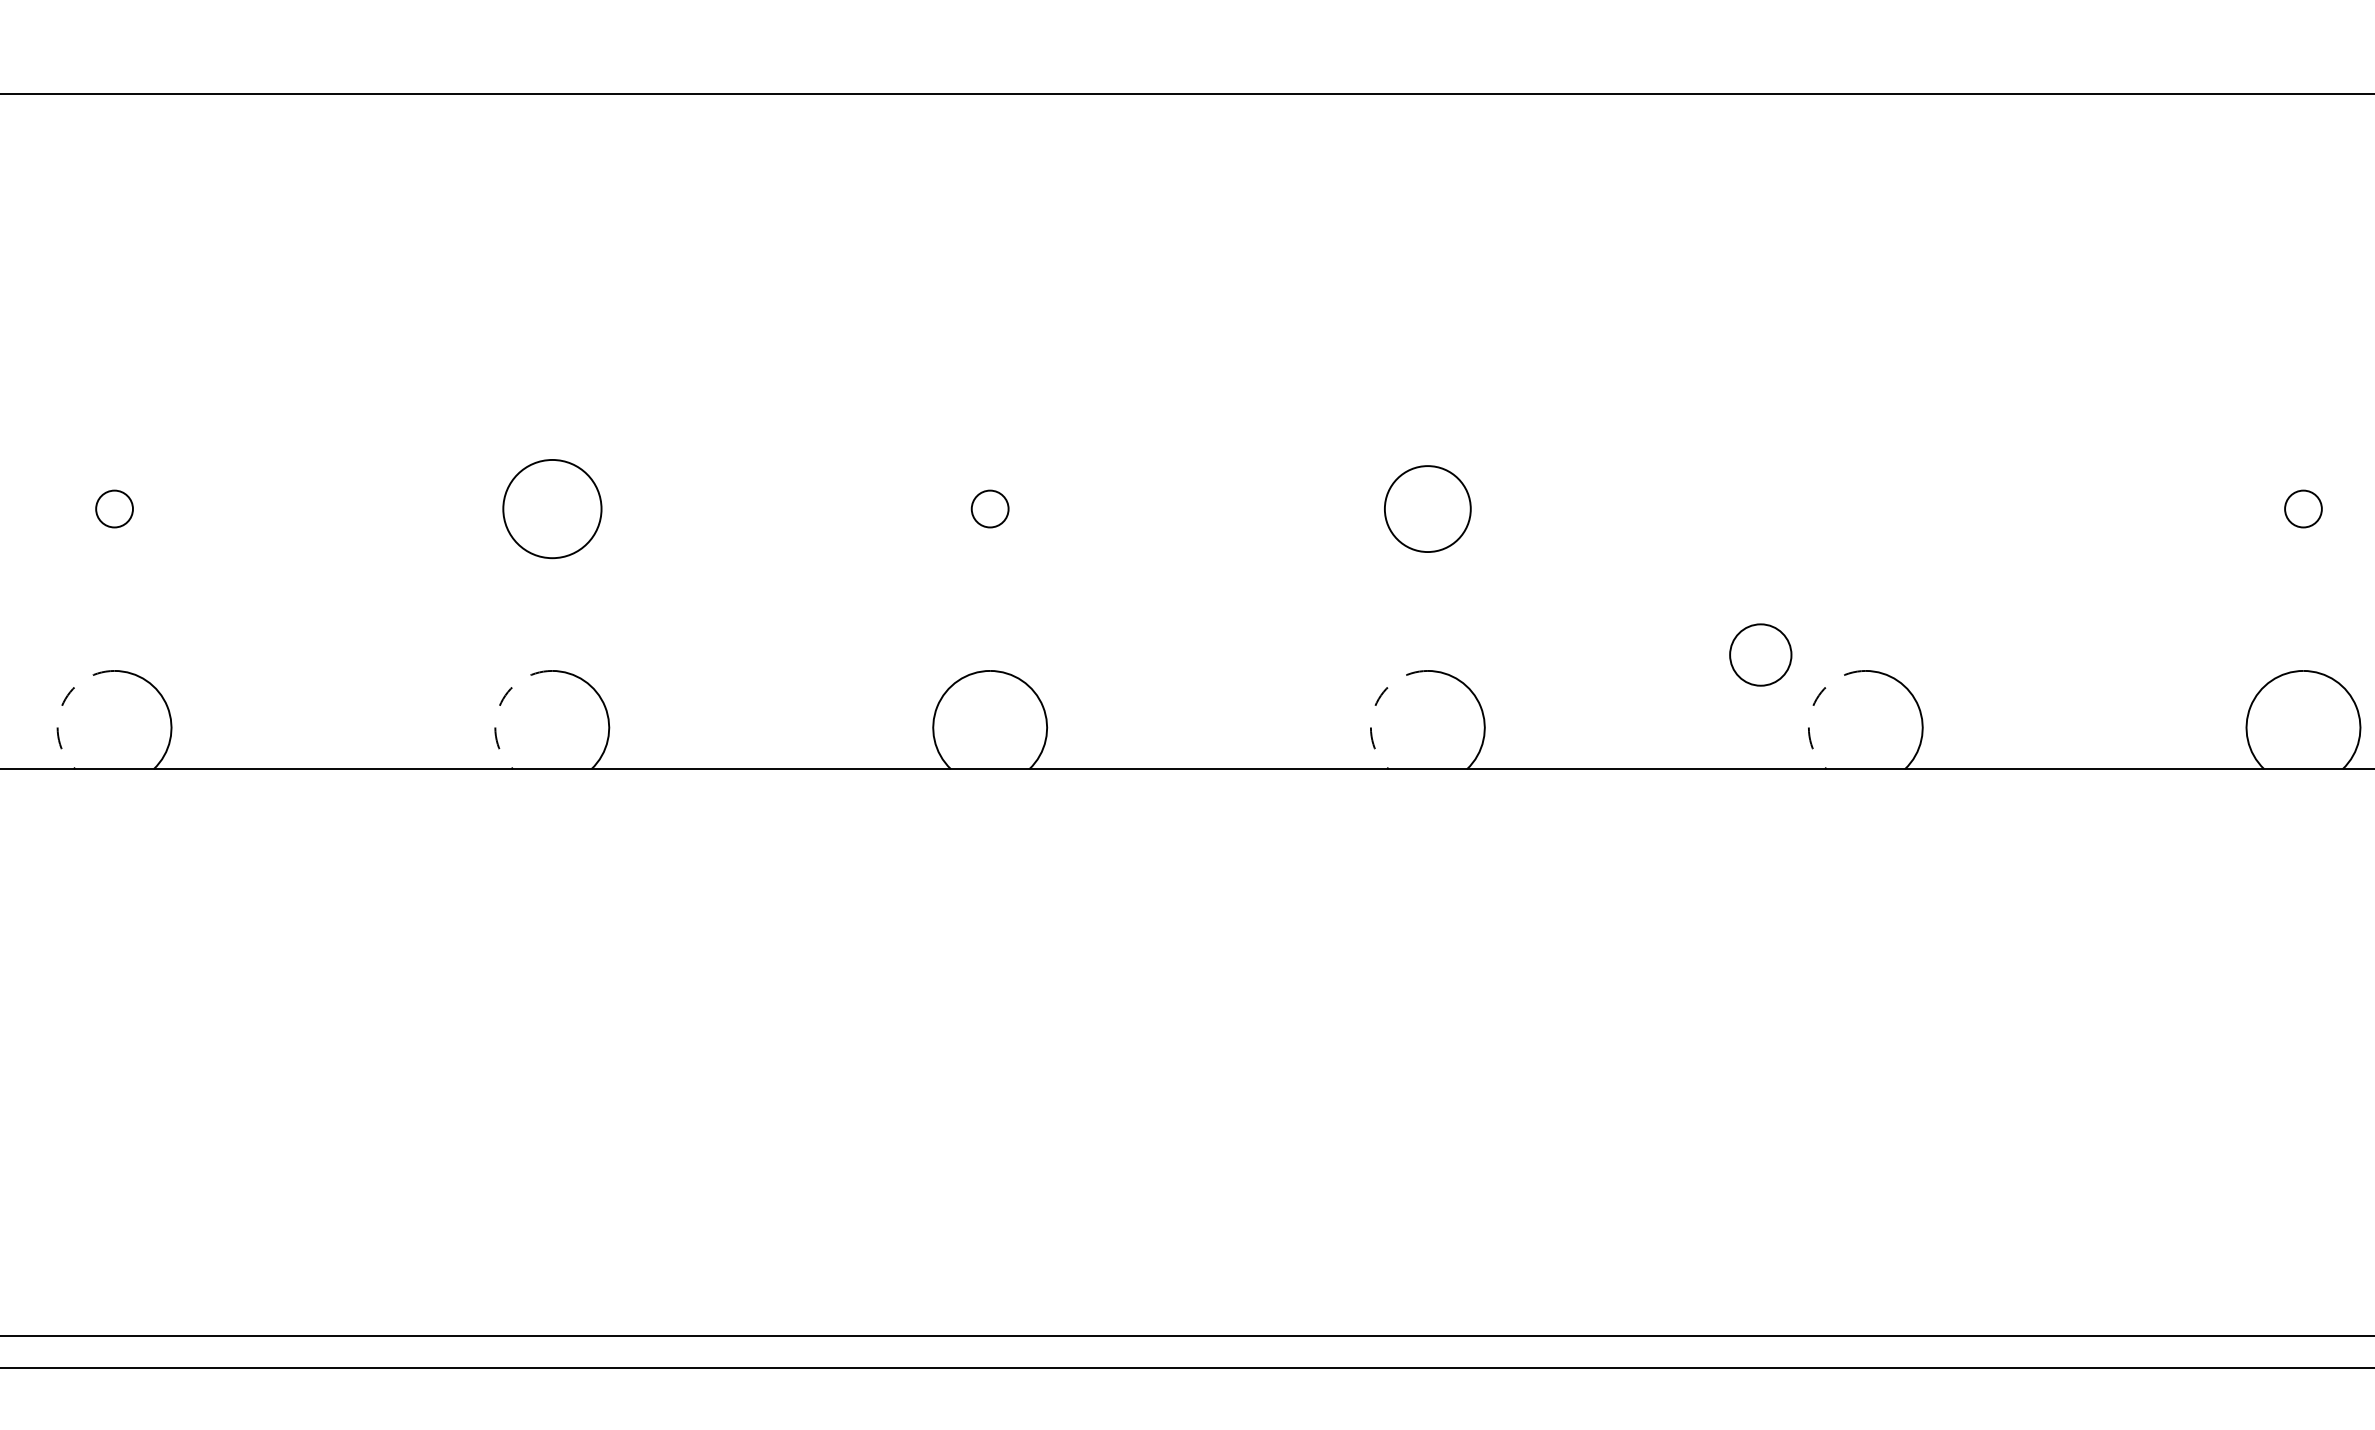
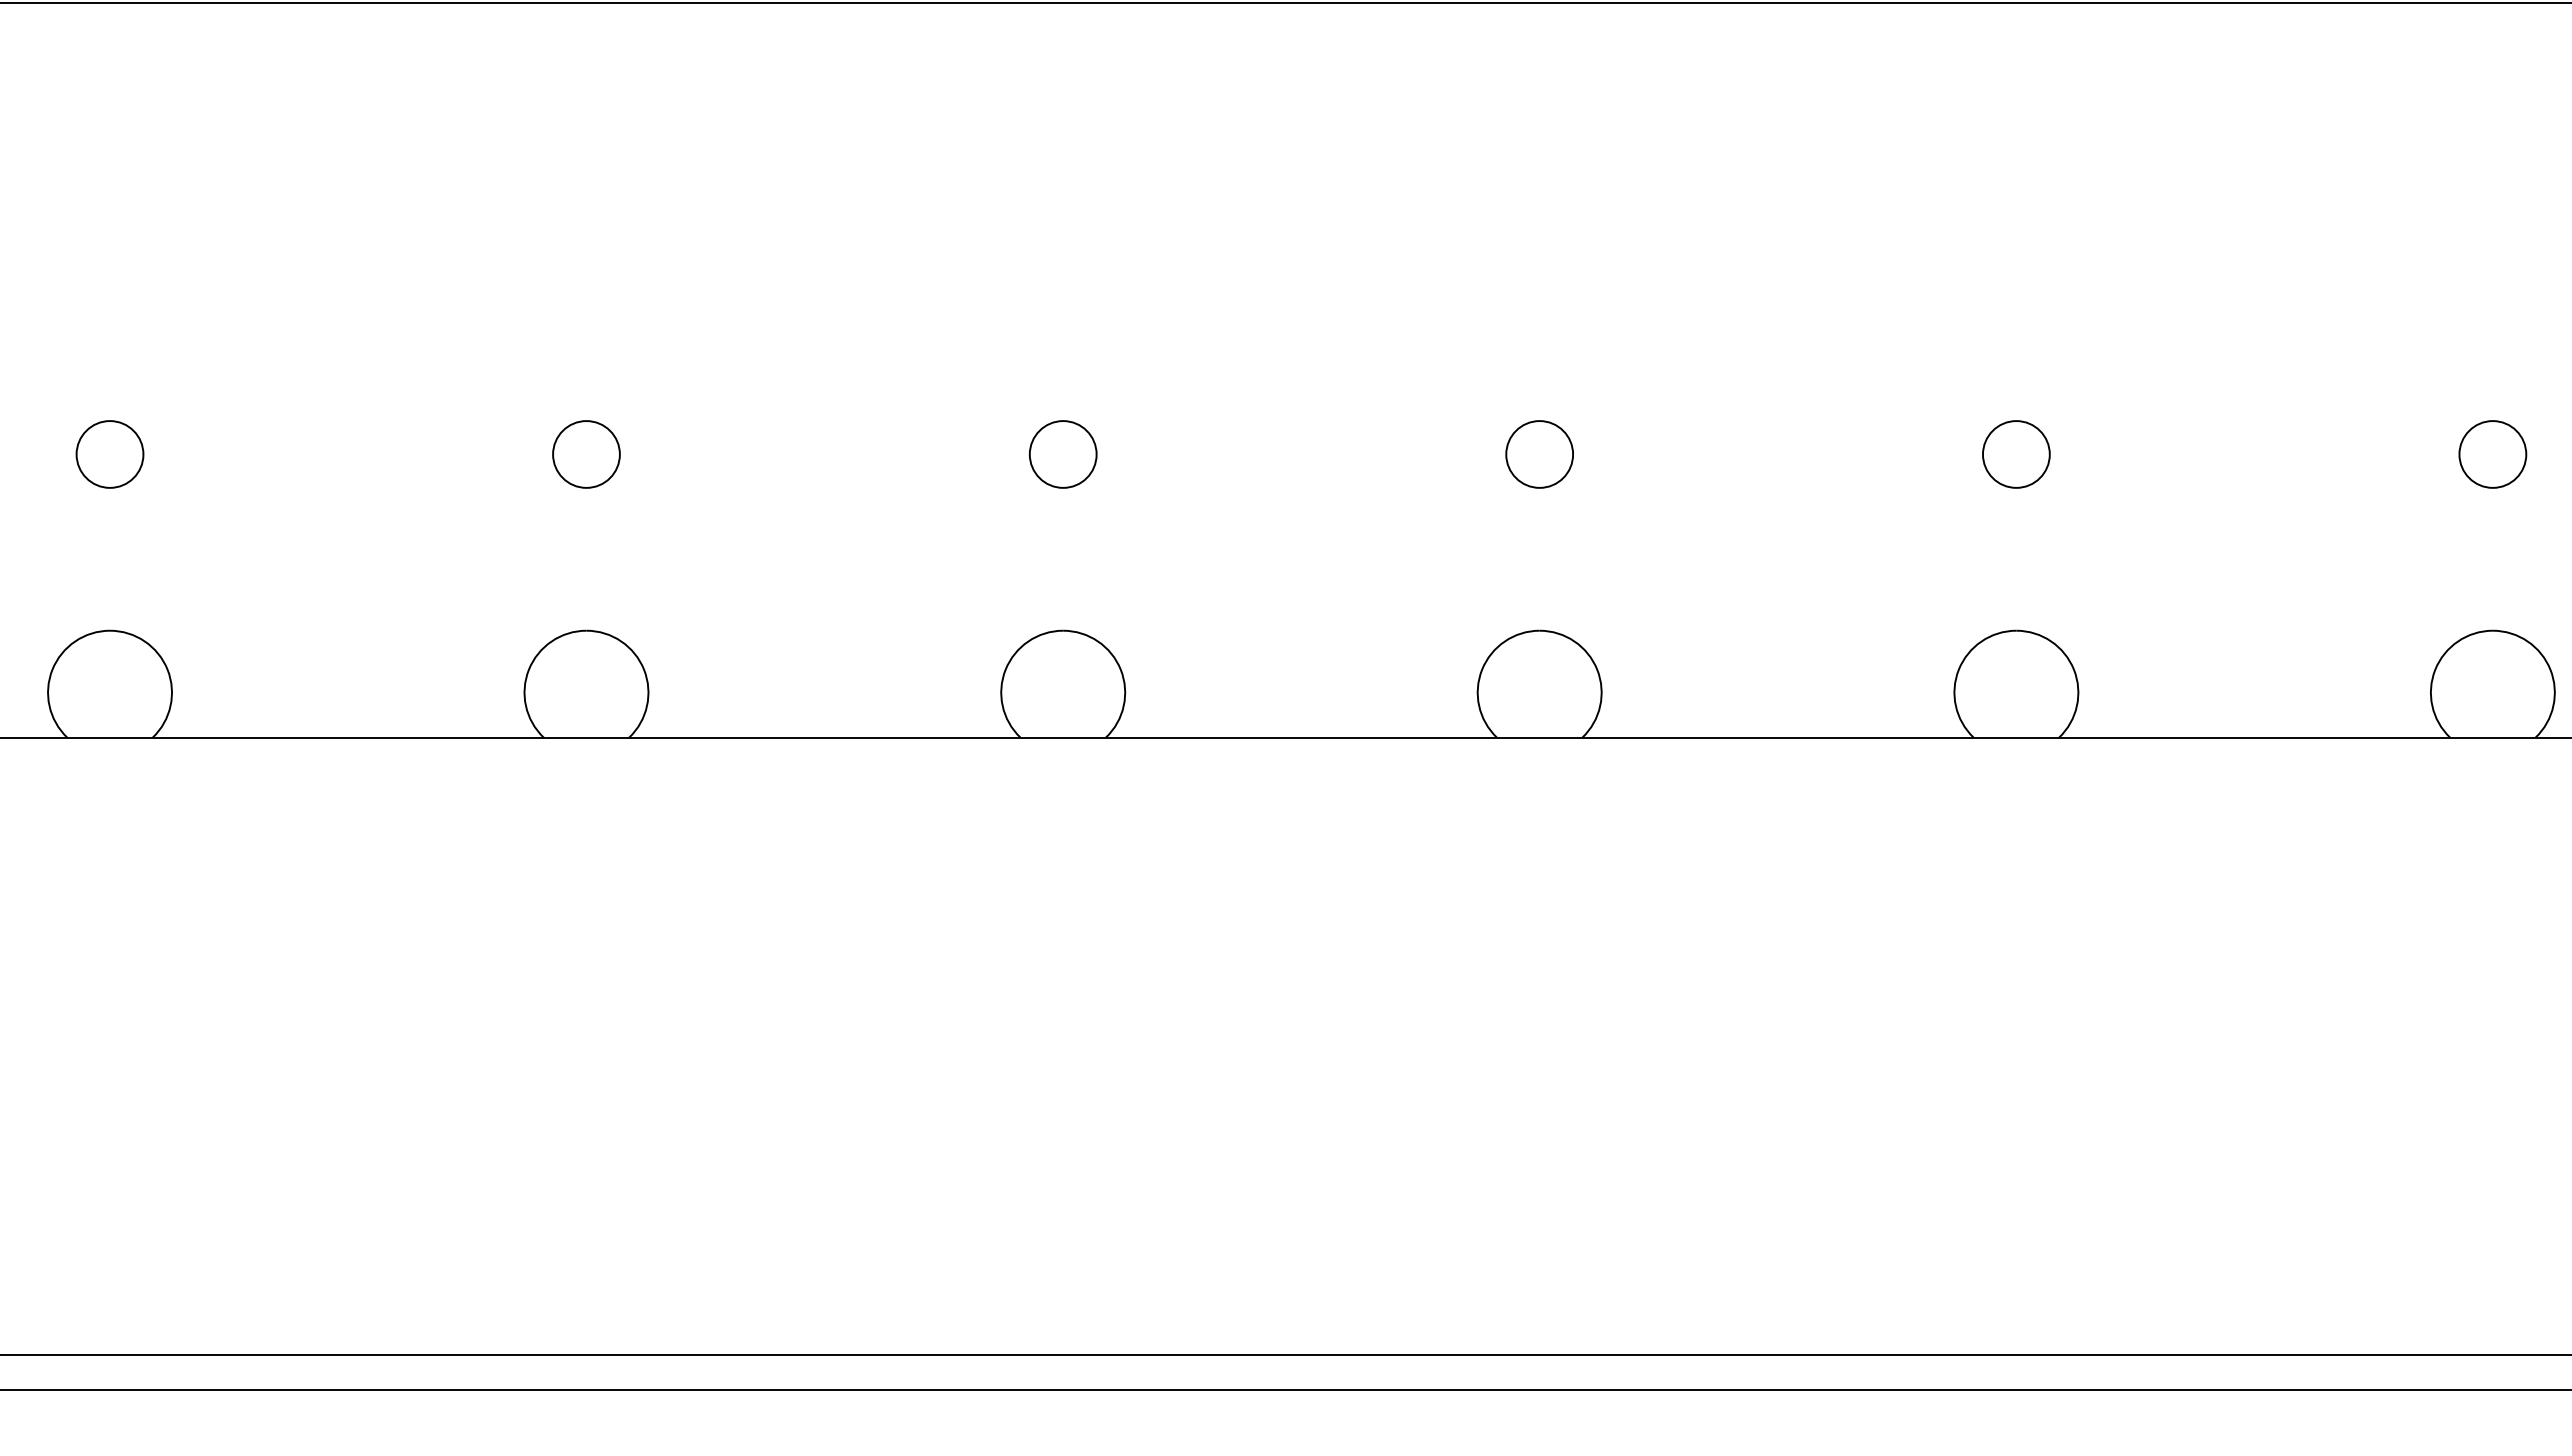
circle: (114, 508) -> (109, 453), size x1.67
circle: (551, 508) -> (585, 453), size x0.62
circle: (989, 508) -> (1062, 453), size x1.67
circle: (1427, 508) -> (1539, 453), size x0.71
circle: (2303, 508) -> (2492, 453), size x1.67
circle: (1760, 654) -> (2016, 453), moved
arc: (61, 706) -> (52, 669), dashed -> solid
arc: (499, 706) -> (529, 669), dashed -> solid
arc: (1374, 706) -> (1481, 669), dashed -> solid
arc: (1812, 706) -> (1958, 669), dashed -> solid

